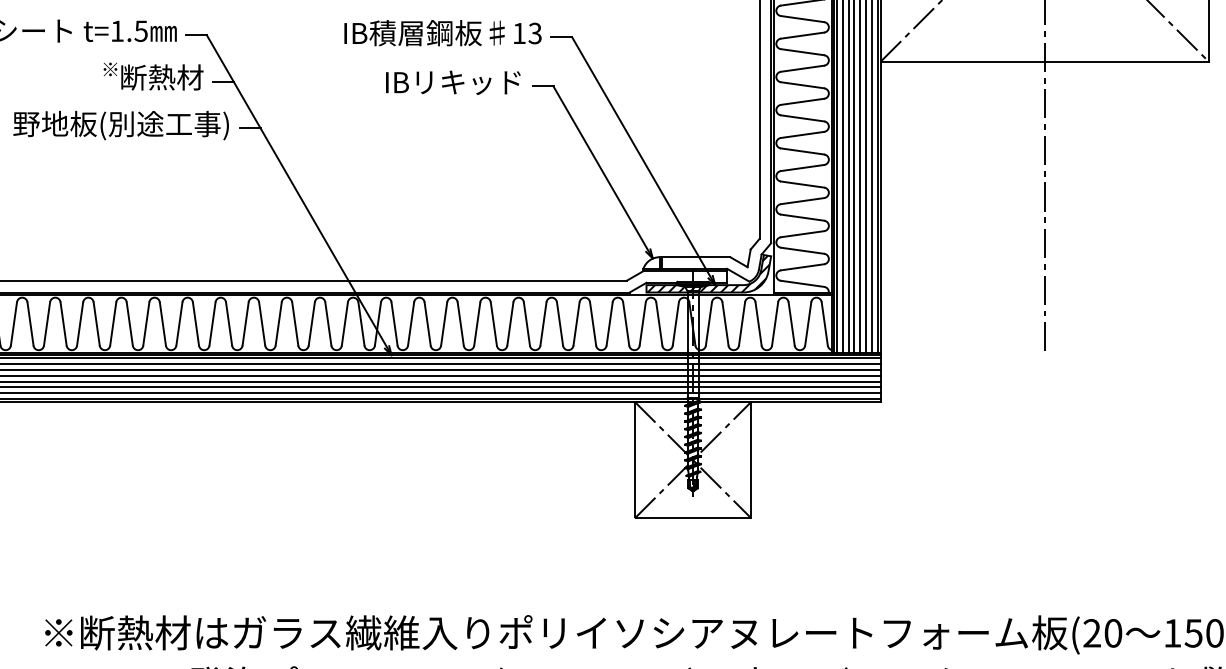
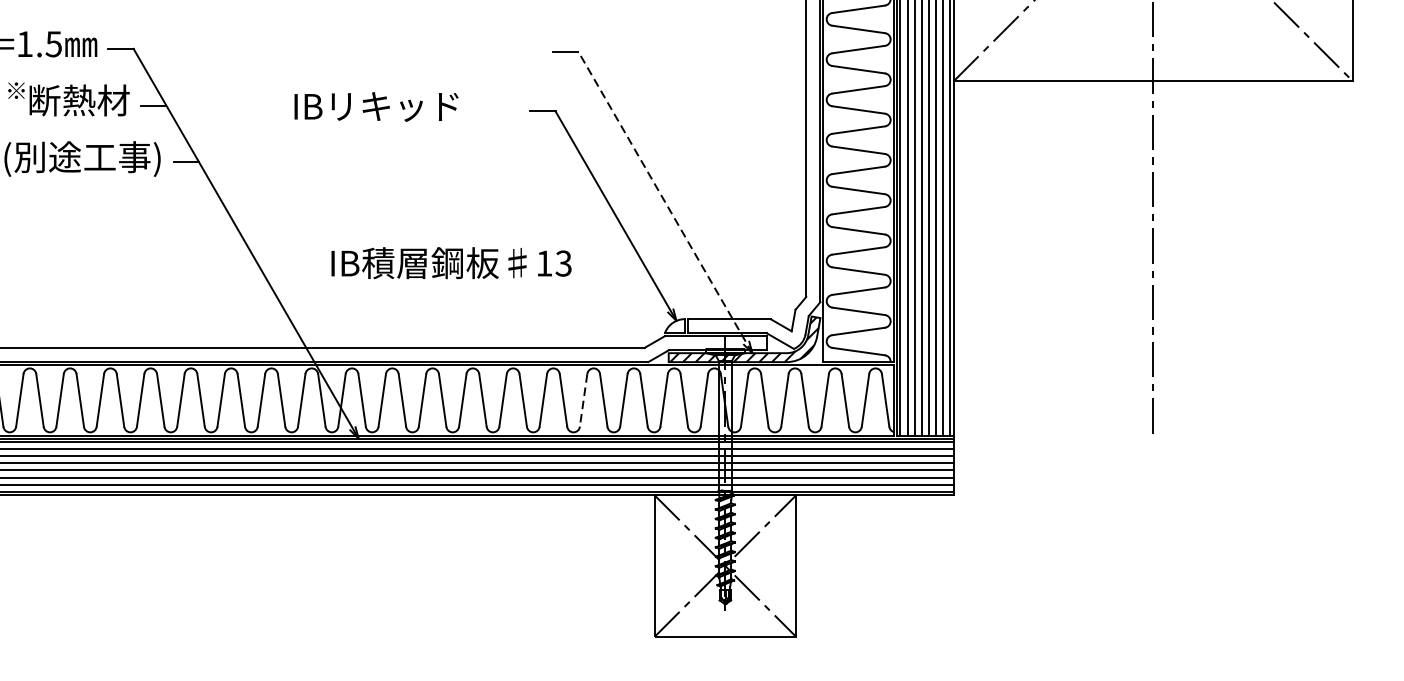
text: (442, 33) -> (450, 263), moved
text: (453, 82) -> (376, 106), moved
line: (643, 160) -> (665, 201), solid -> dashed
line: (576, 323) -> (583, 399), solid -> dashed

